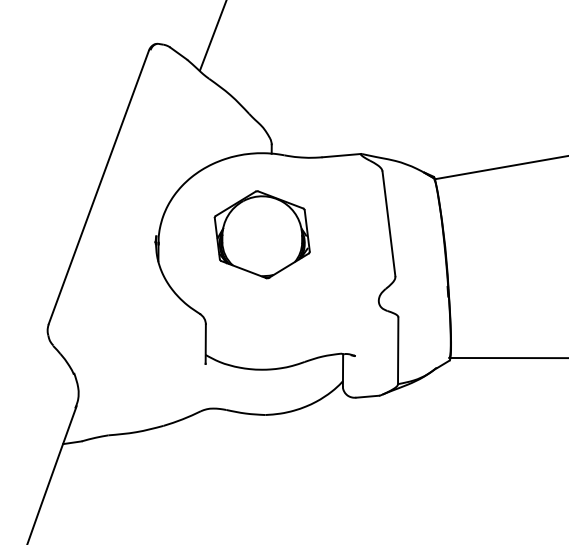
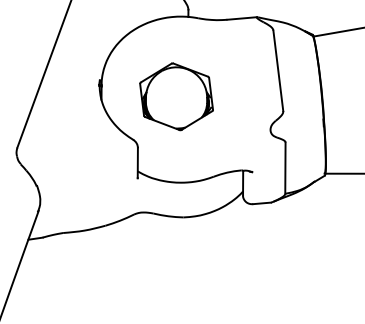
part: (261, 234) -> (175, 96), moved

